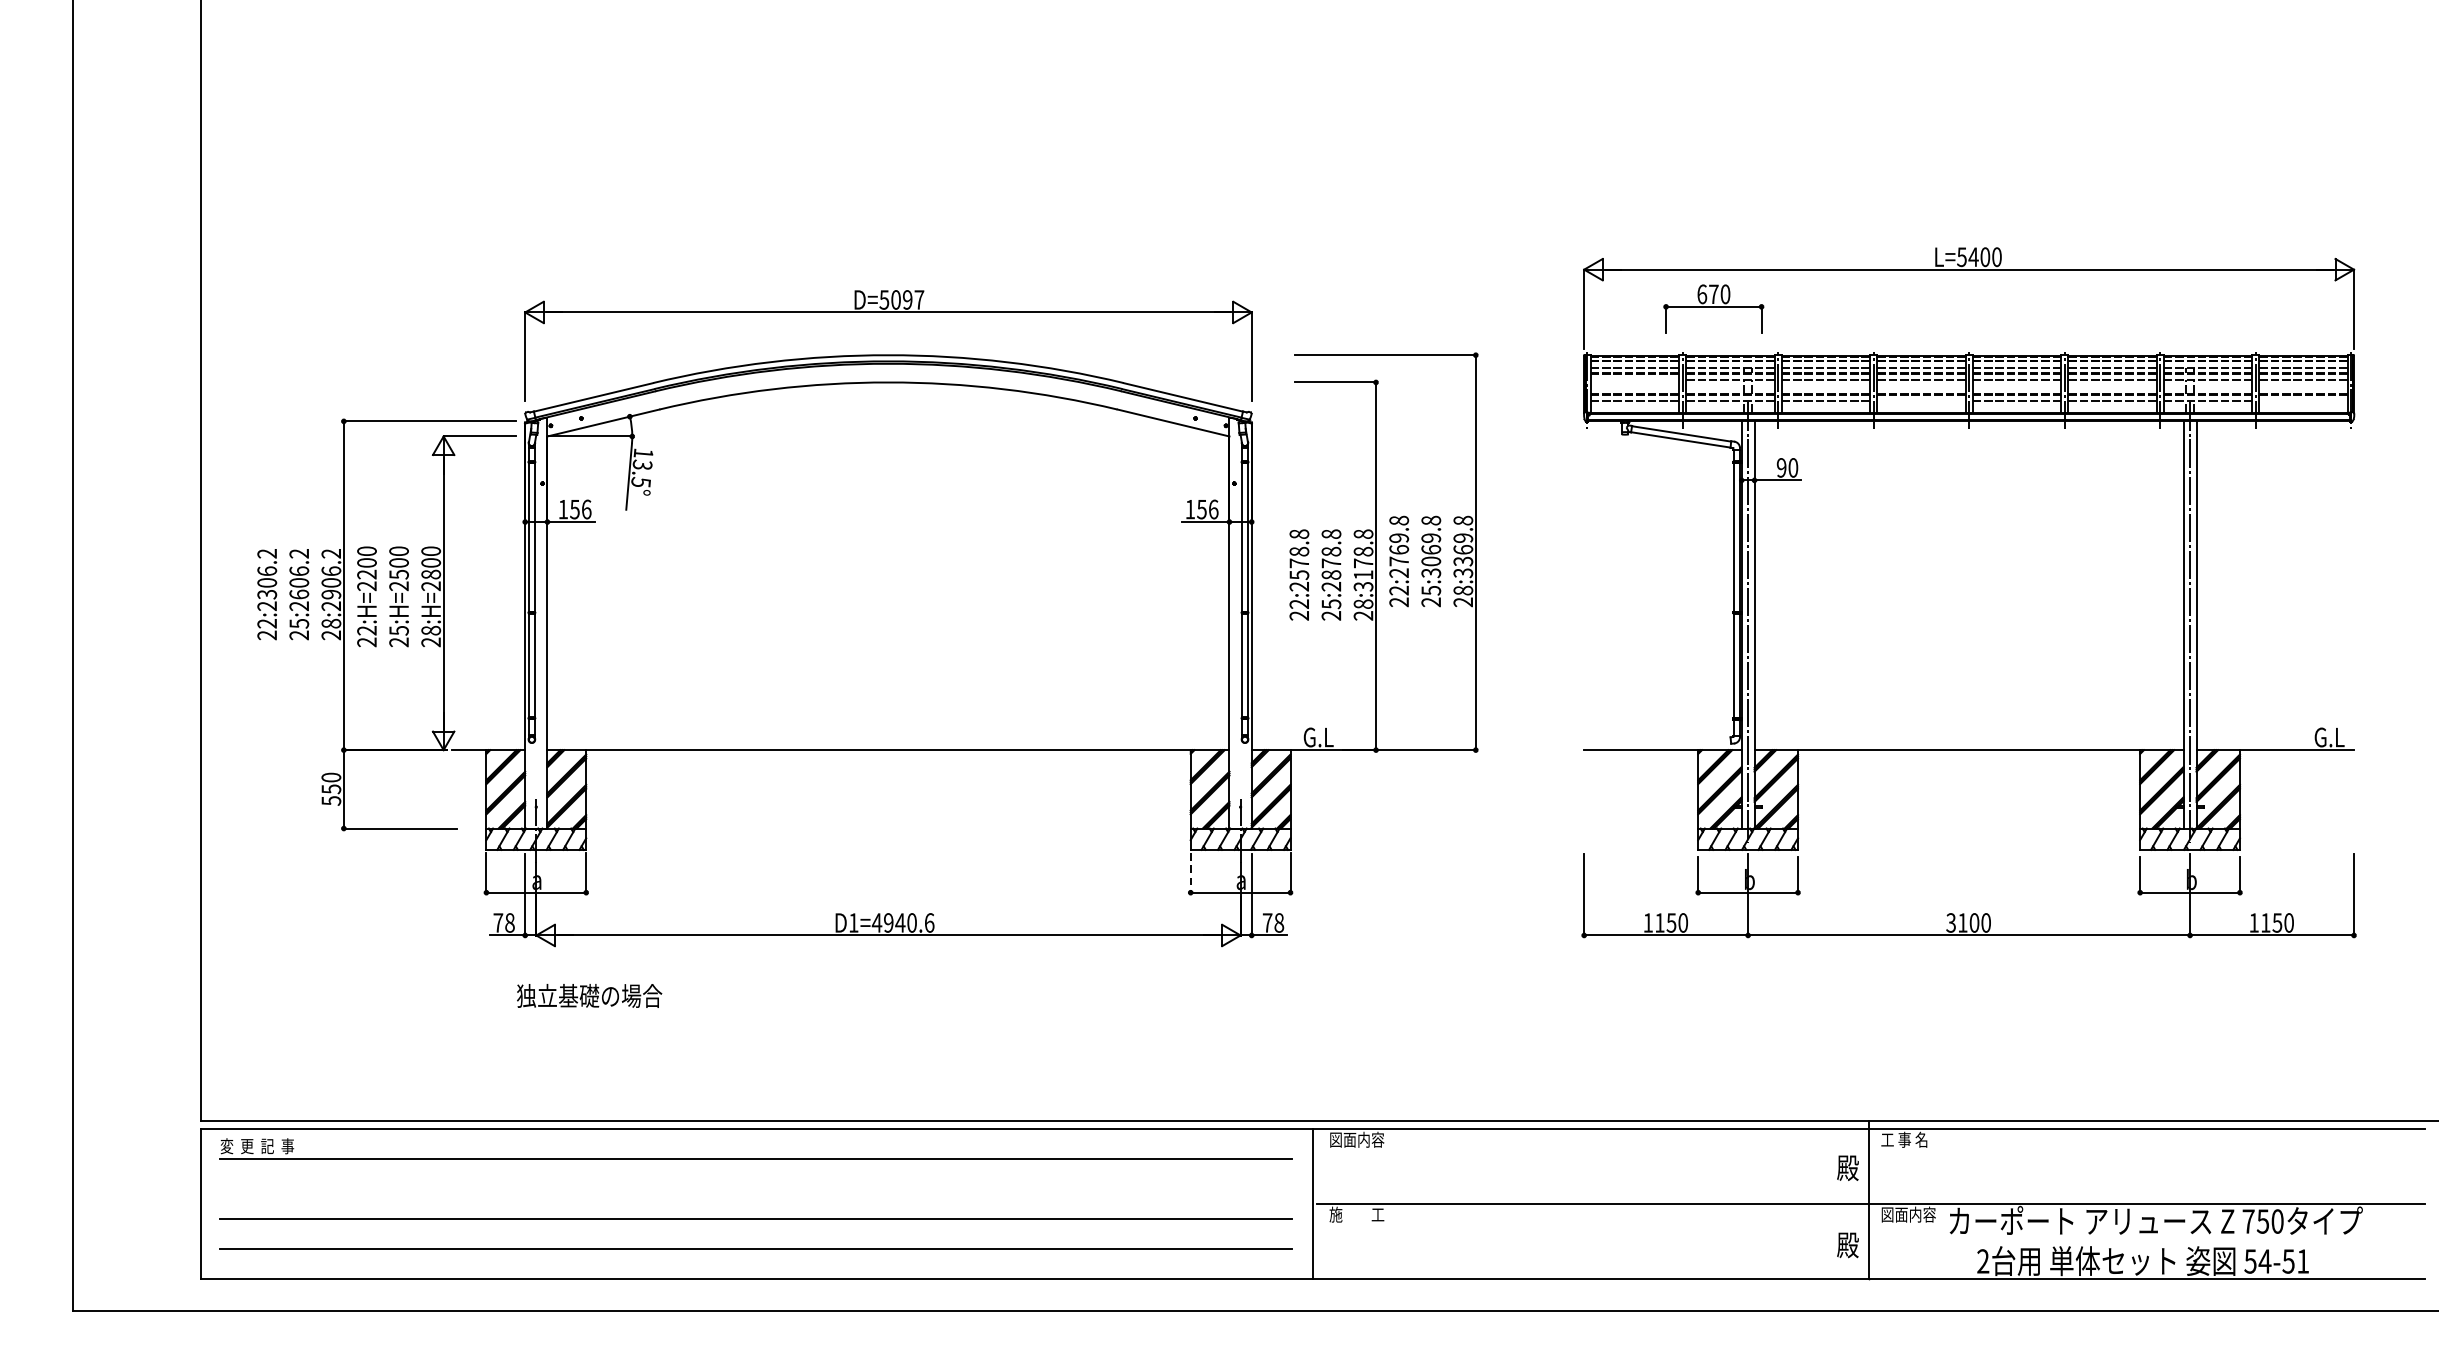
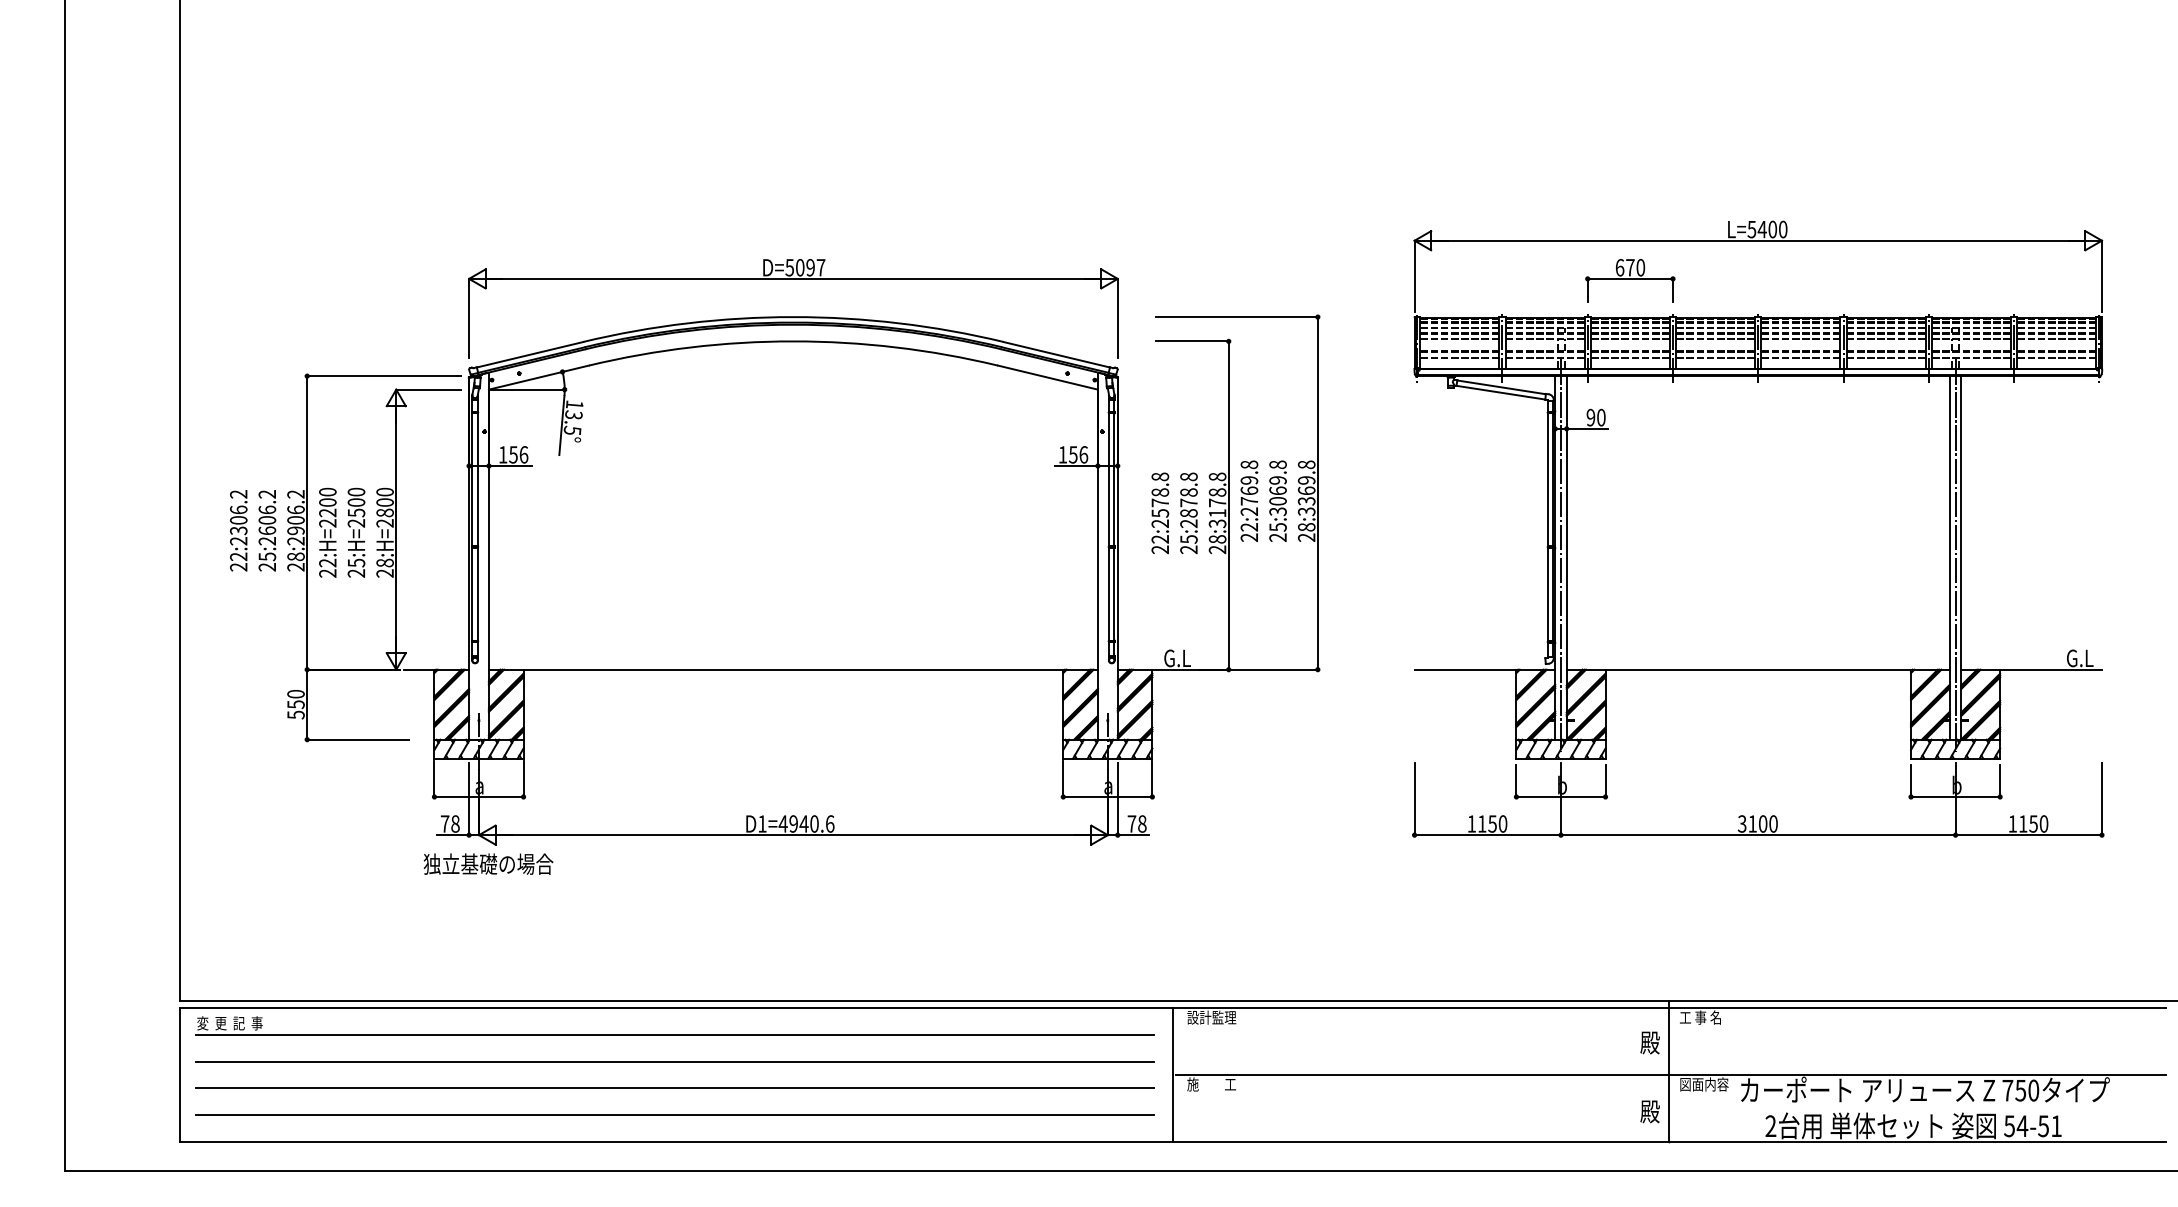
part: (1713, 308) -> (1630, 280), moved
line: (1634, 380) -> (1459, 339), added
line: (1921, 400) -> (1715, 357), added
line: (2303, 400) -> (2056, 357), added
line: (1190, 873) -> (1063, 779), dashed -> solid
text: (589, 995) -> (488, 863), moved
text: (1356, 1139) -> (1211, 1017), 図面内容 -> 設計監理
line: (755, 1188) -> (674, 1061), added

